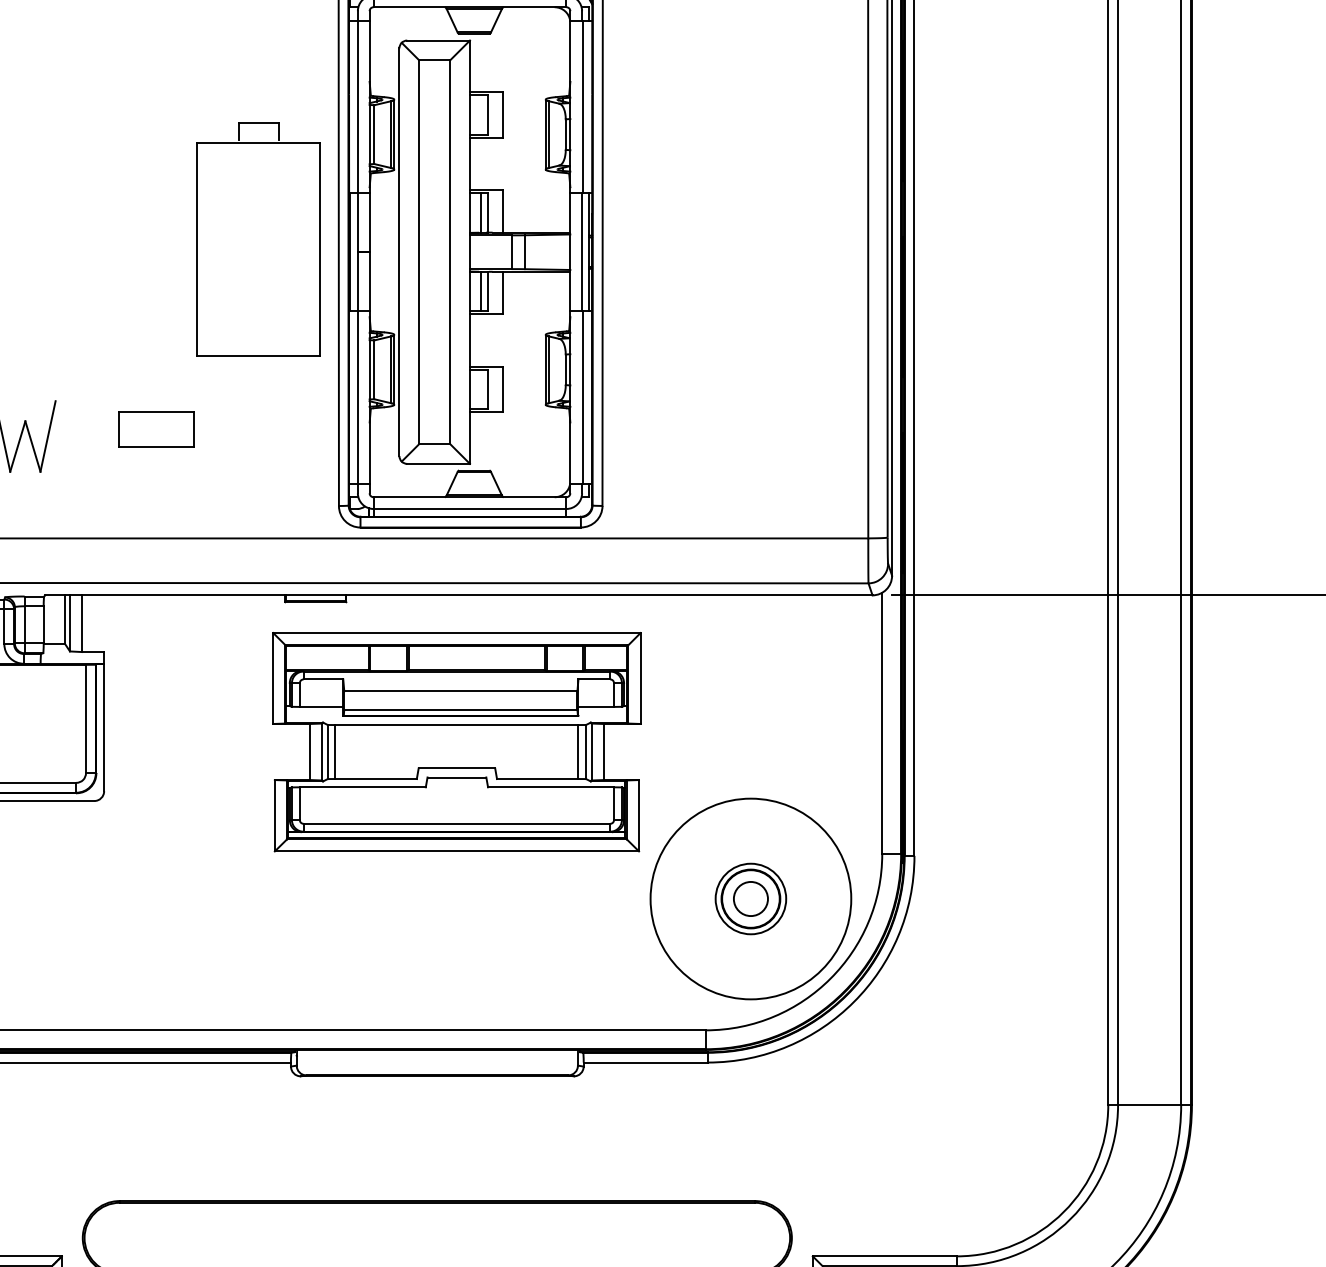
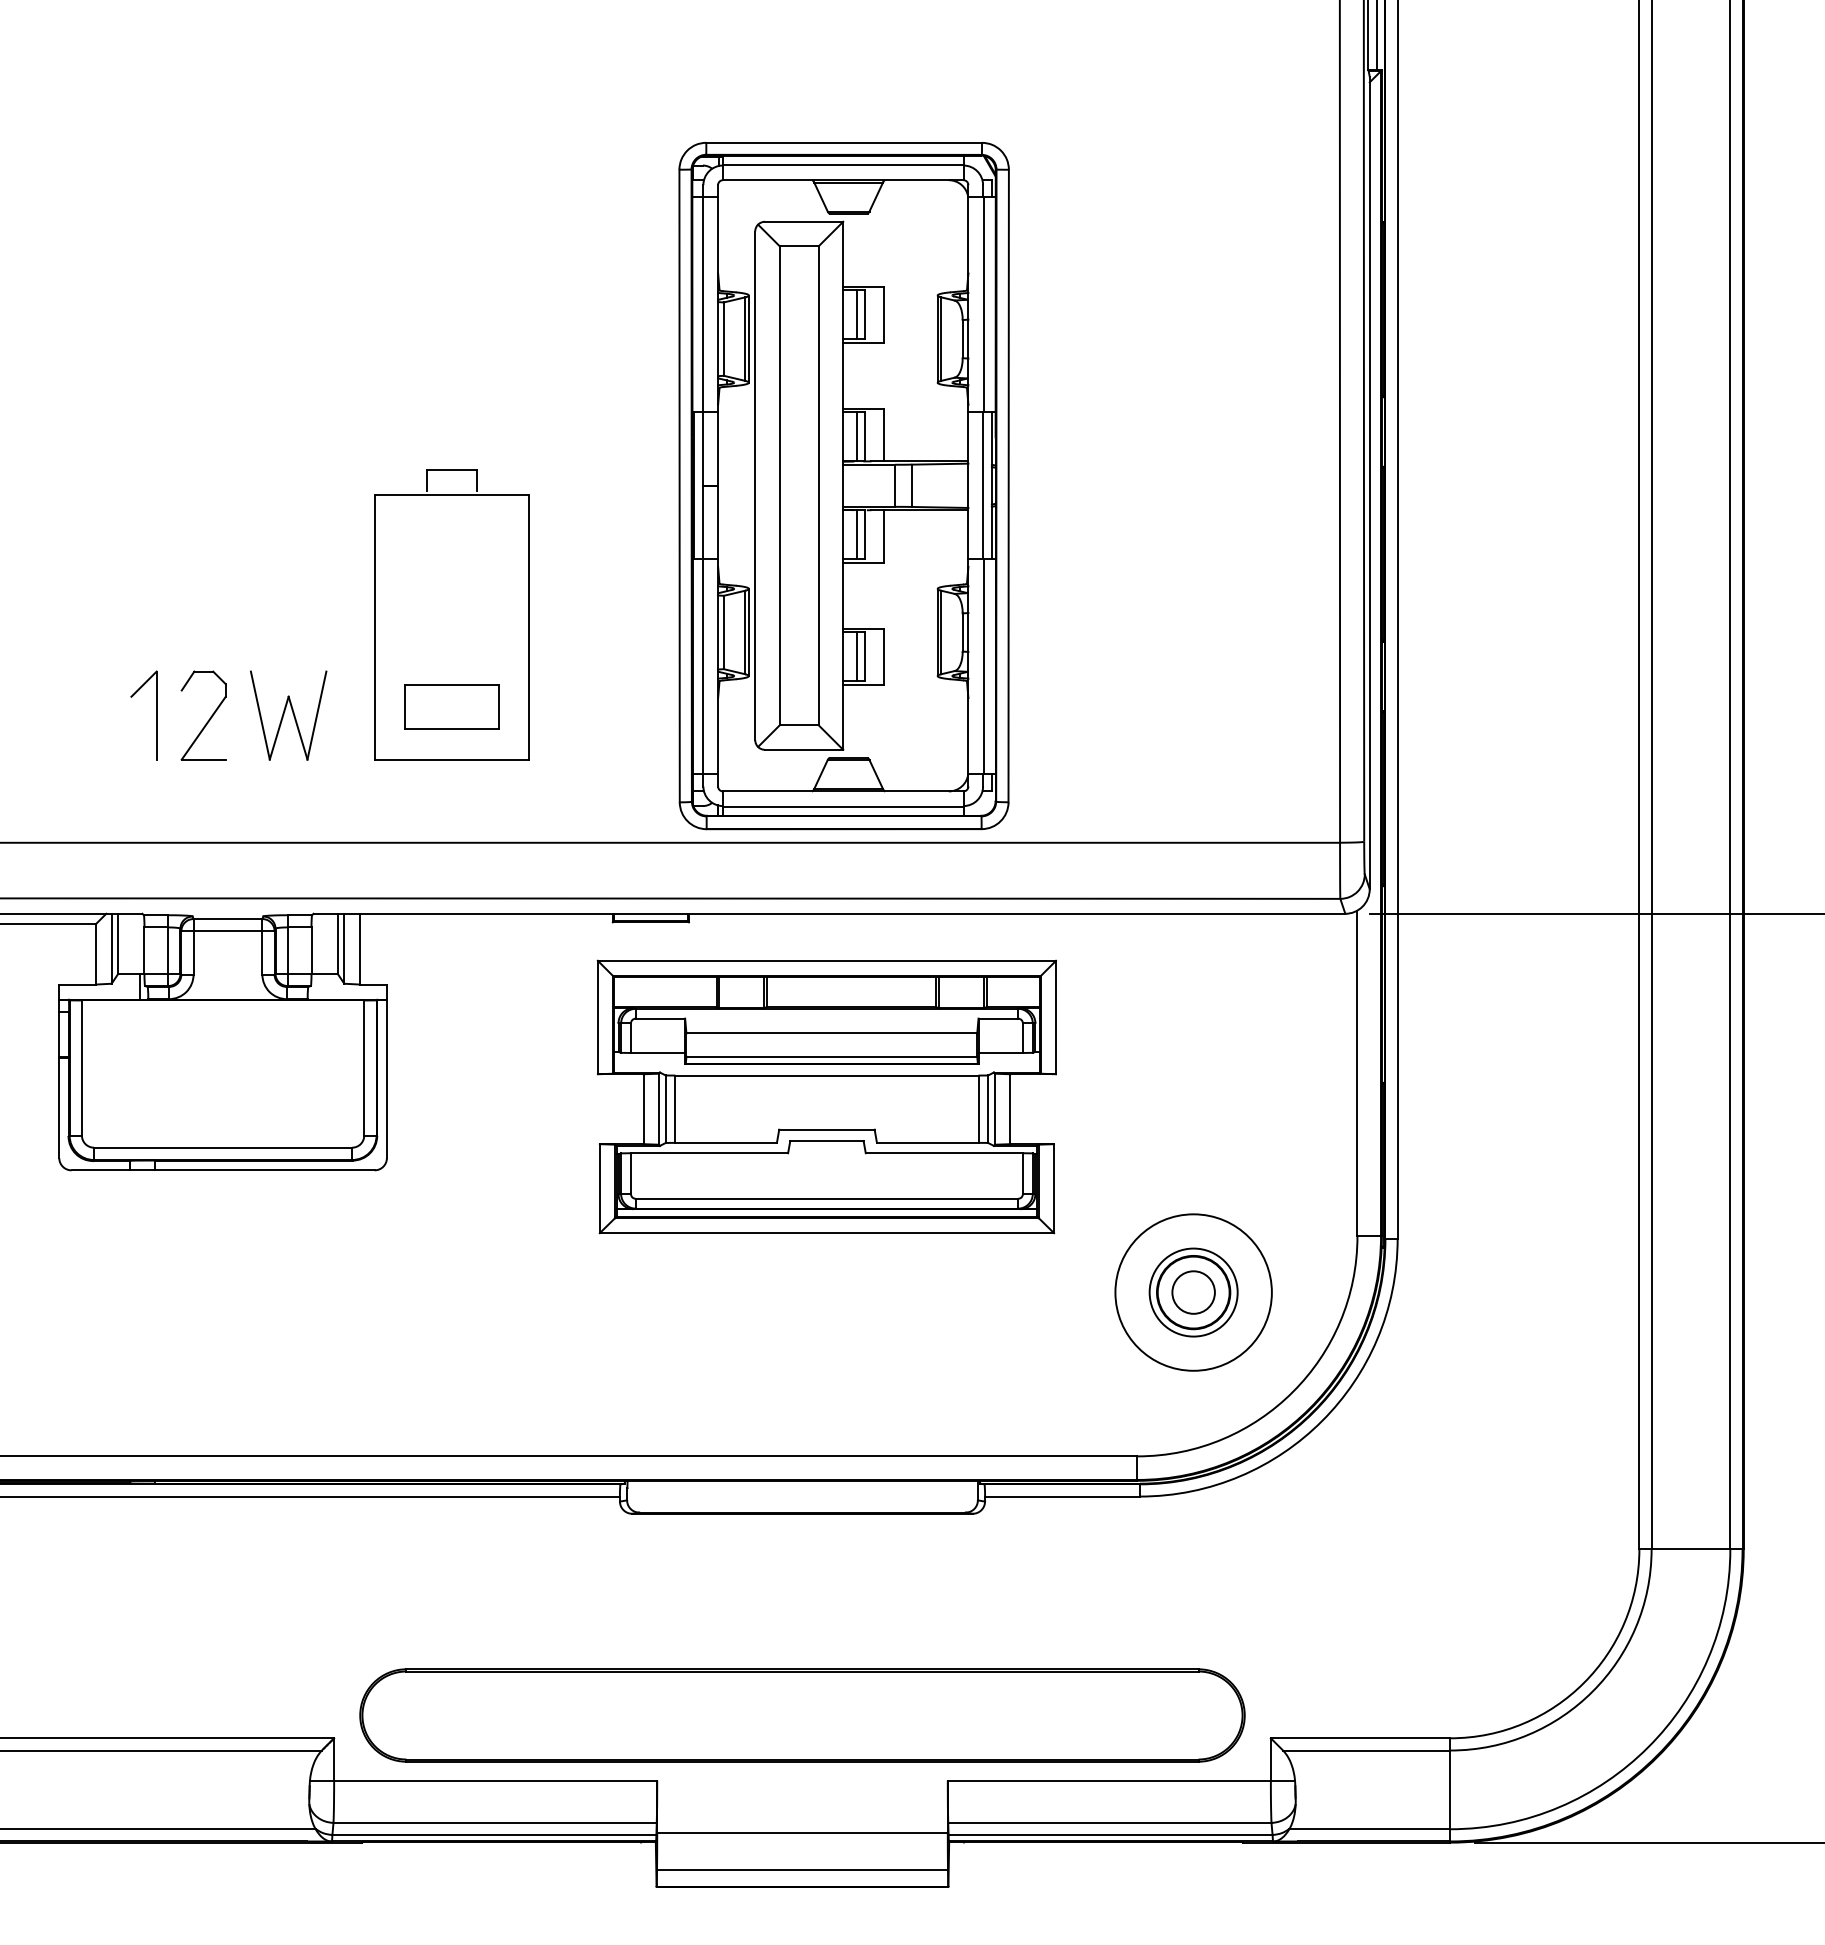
line: (480, 114) -> (856, 314), added
part: (258, 239) -> (451, 614), moved
line: (480, 389) -> (856, 656), added
circle: (750, 898) -> (1193, 1292), size x0.62

